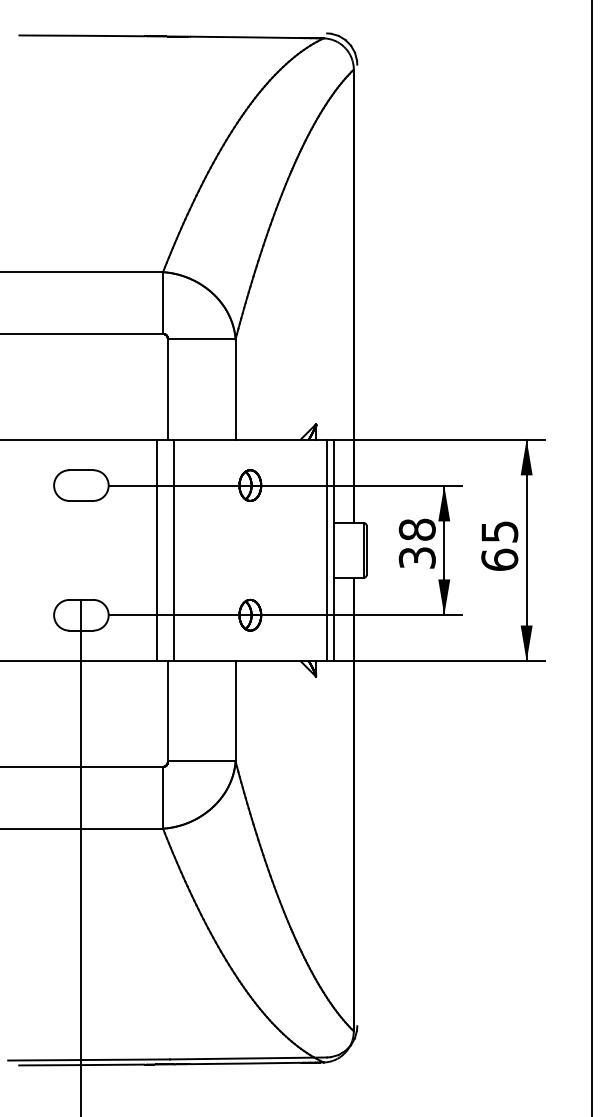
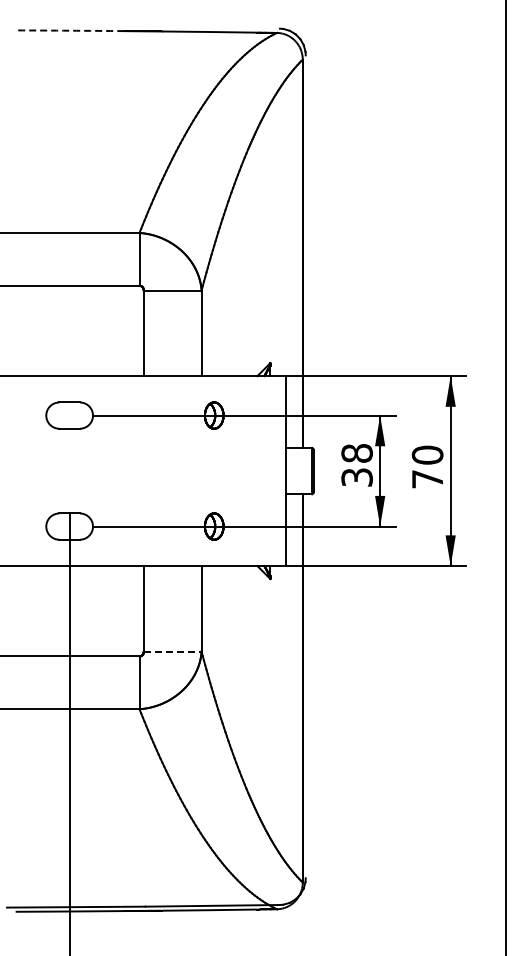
arc: (82, 35) -> (70, 30), solid -> dashed
text: (499, 545) -> (427, 466), 65 -> 70
line: (157, 550) -> (134, 471), removed
line: (173, 550) -> (148, 471), removed
line: (326, 550) -> (279, 471), removed
line: (201, 761) -> (172, 651), solid -> dashed

